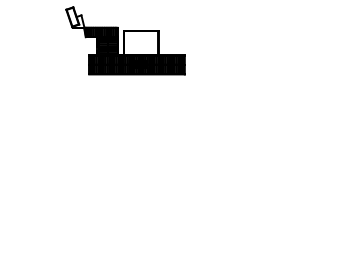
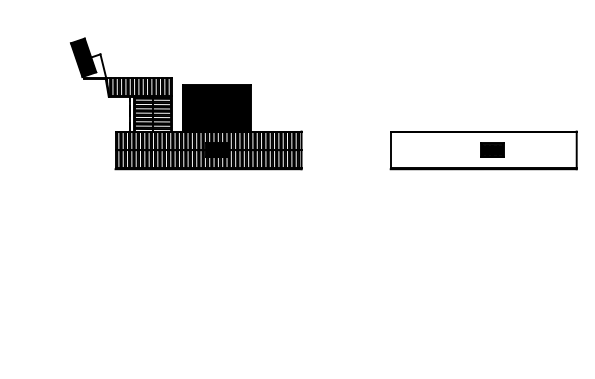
fill: (72, 16) -> (83, 56), added
fill: (141, 42) -> (217, 107), added
part: (278, 64) -> (483, 149), added

